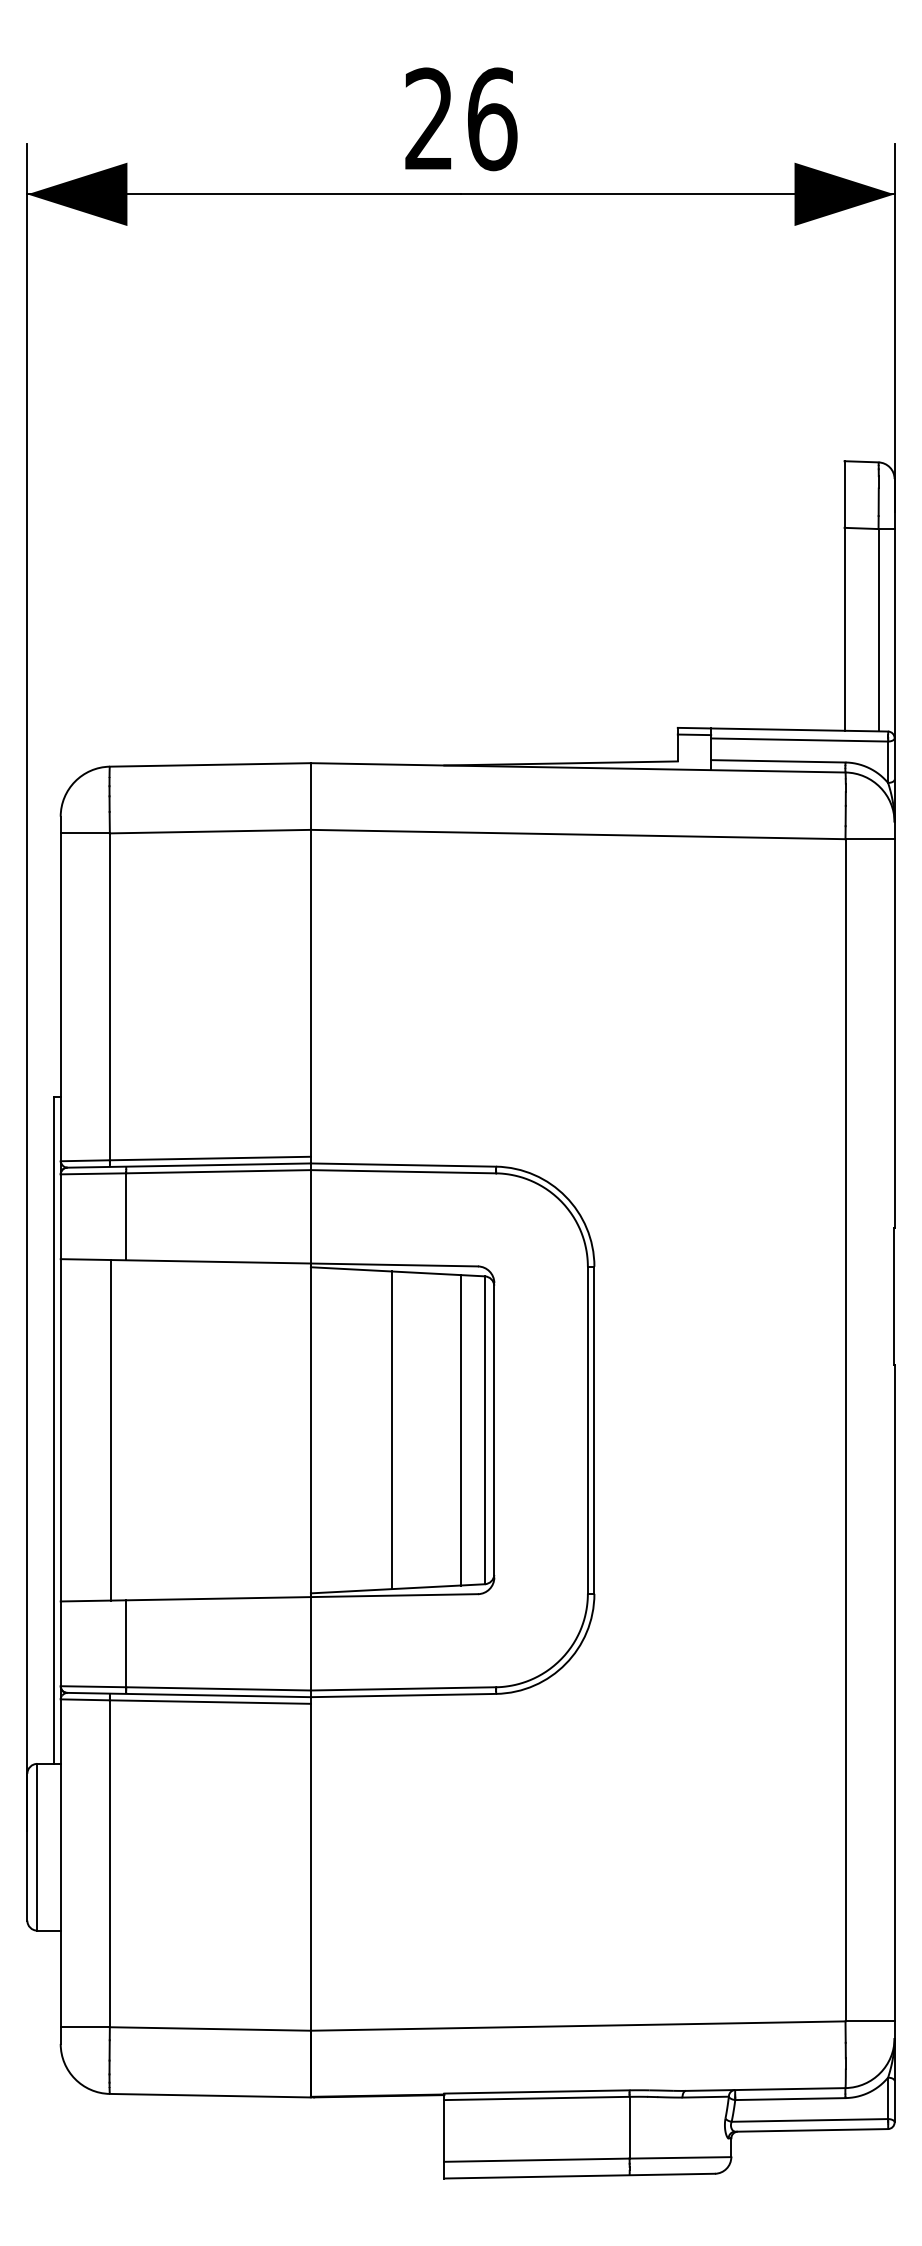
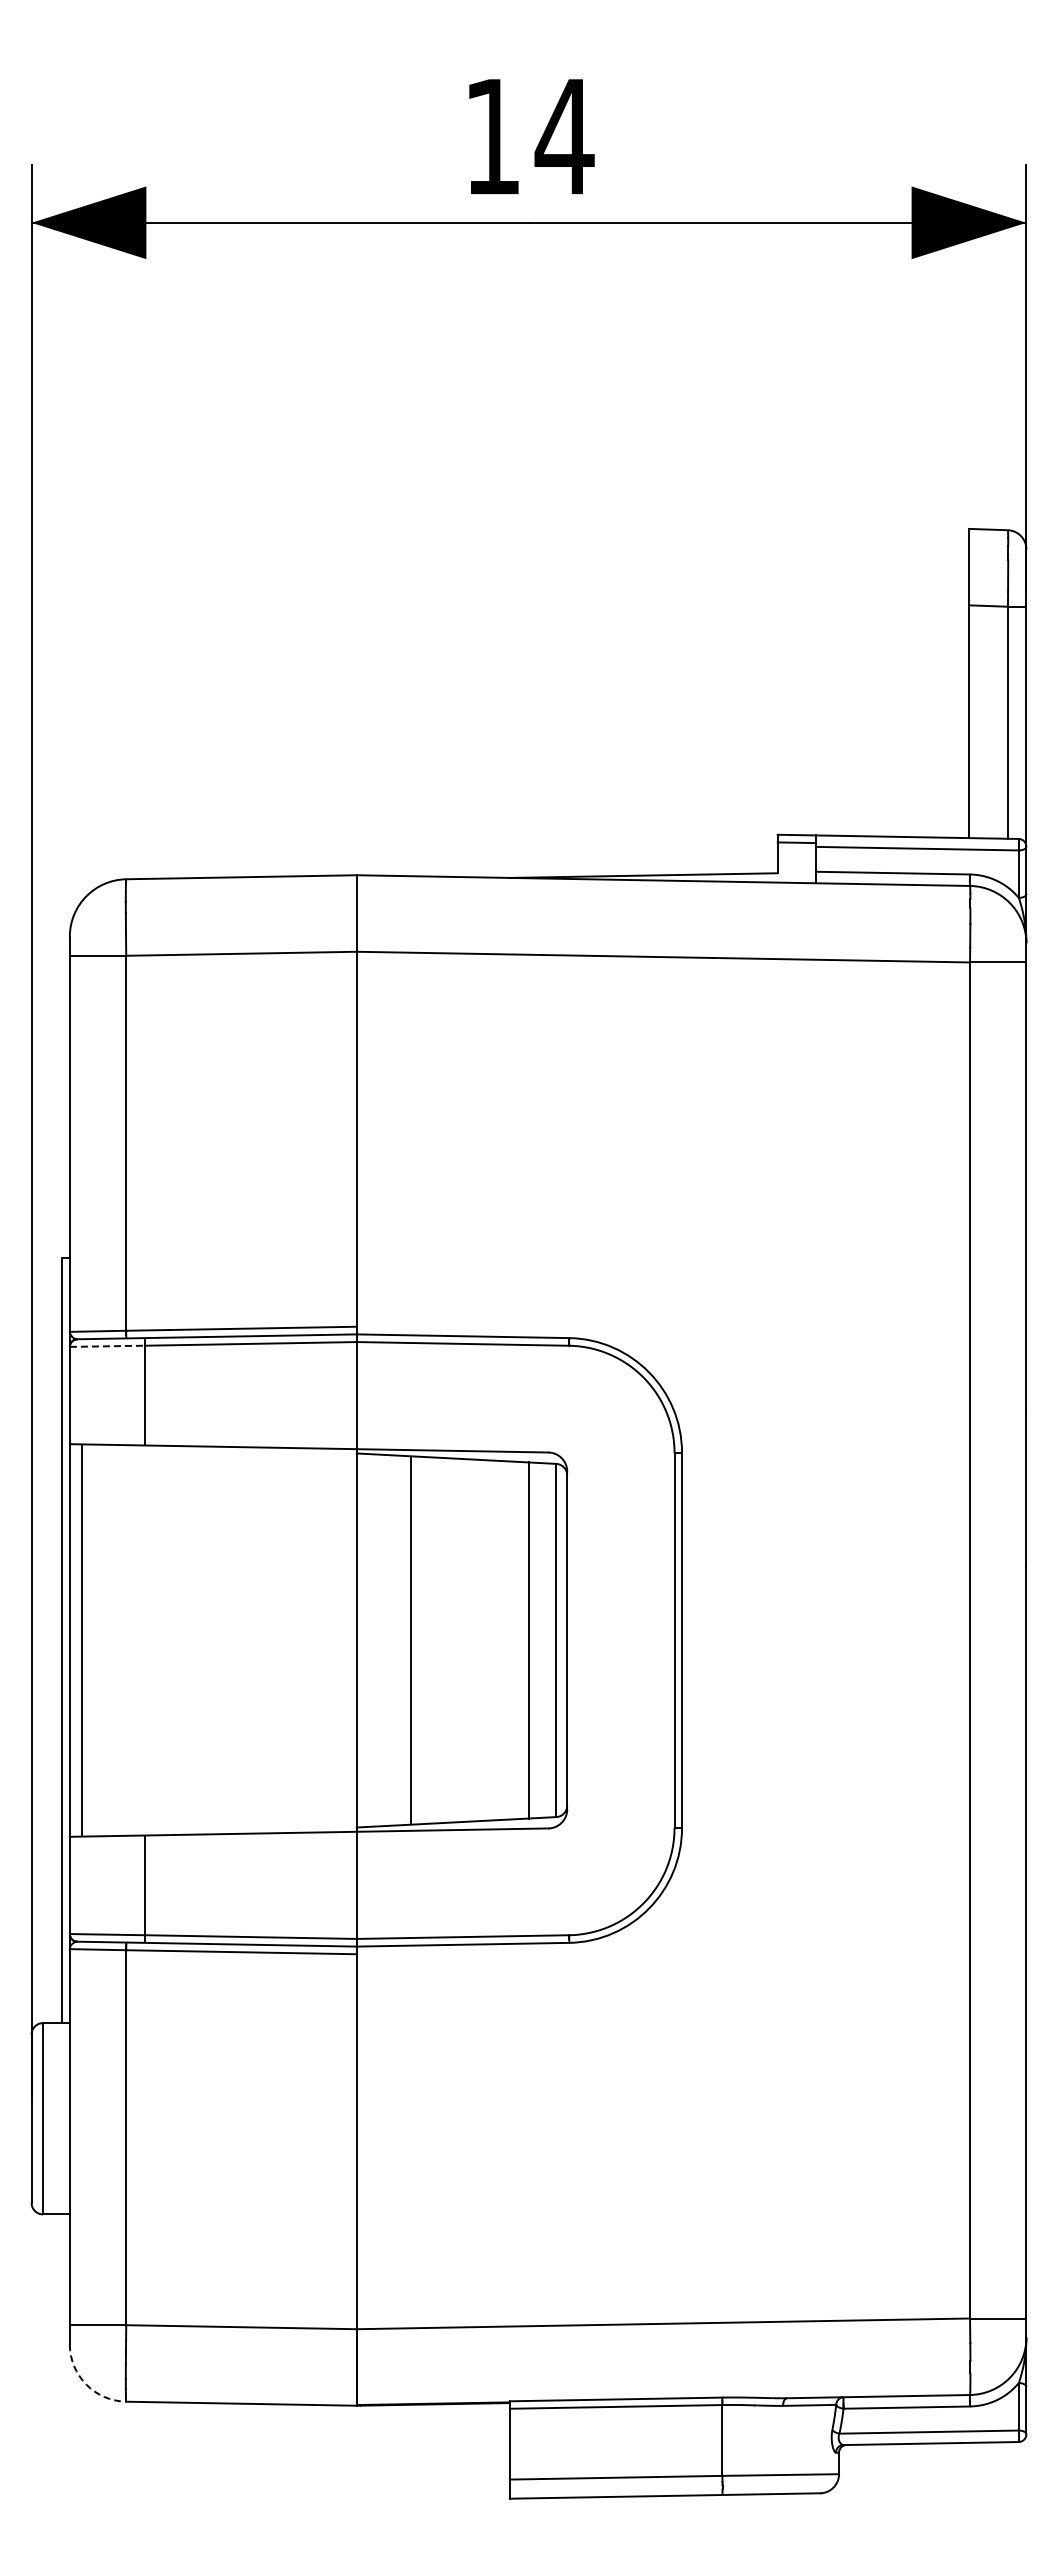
text: (461, 119) -> (529, 136), 26 -> 14
line: (93, 1174) -> (107, 1346), solid -> dashed
line: (110, 1430) -> (82, 1640), moved
line: (391, 1430) -> (410, 1640), moved
arc: (75, 2078) -> (86, 2384), solid -> dashed

